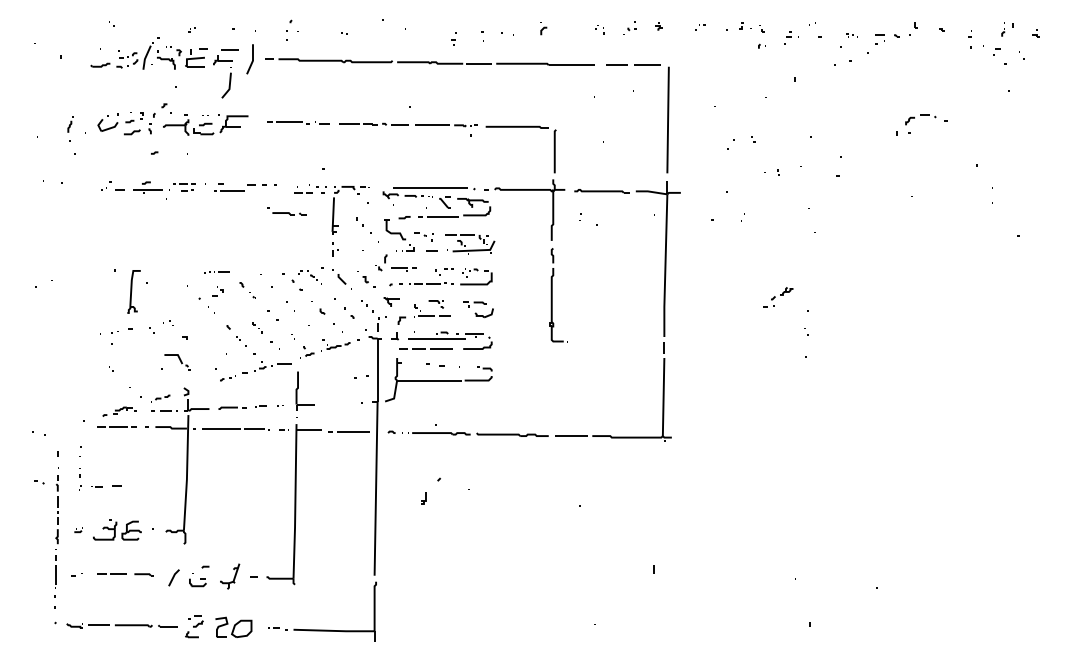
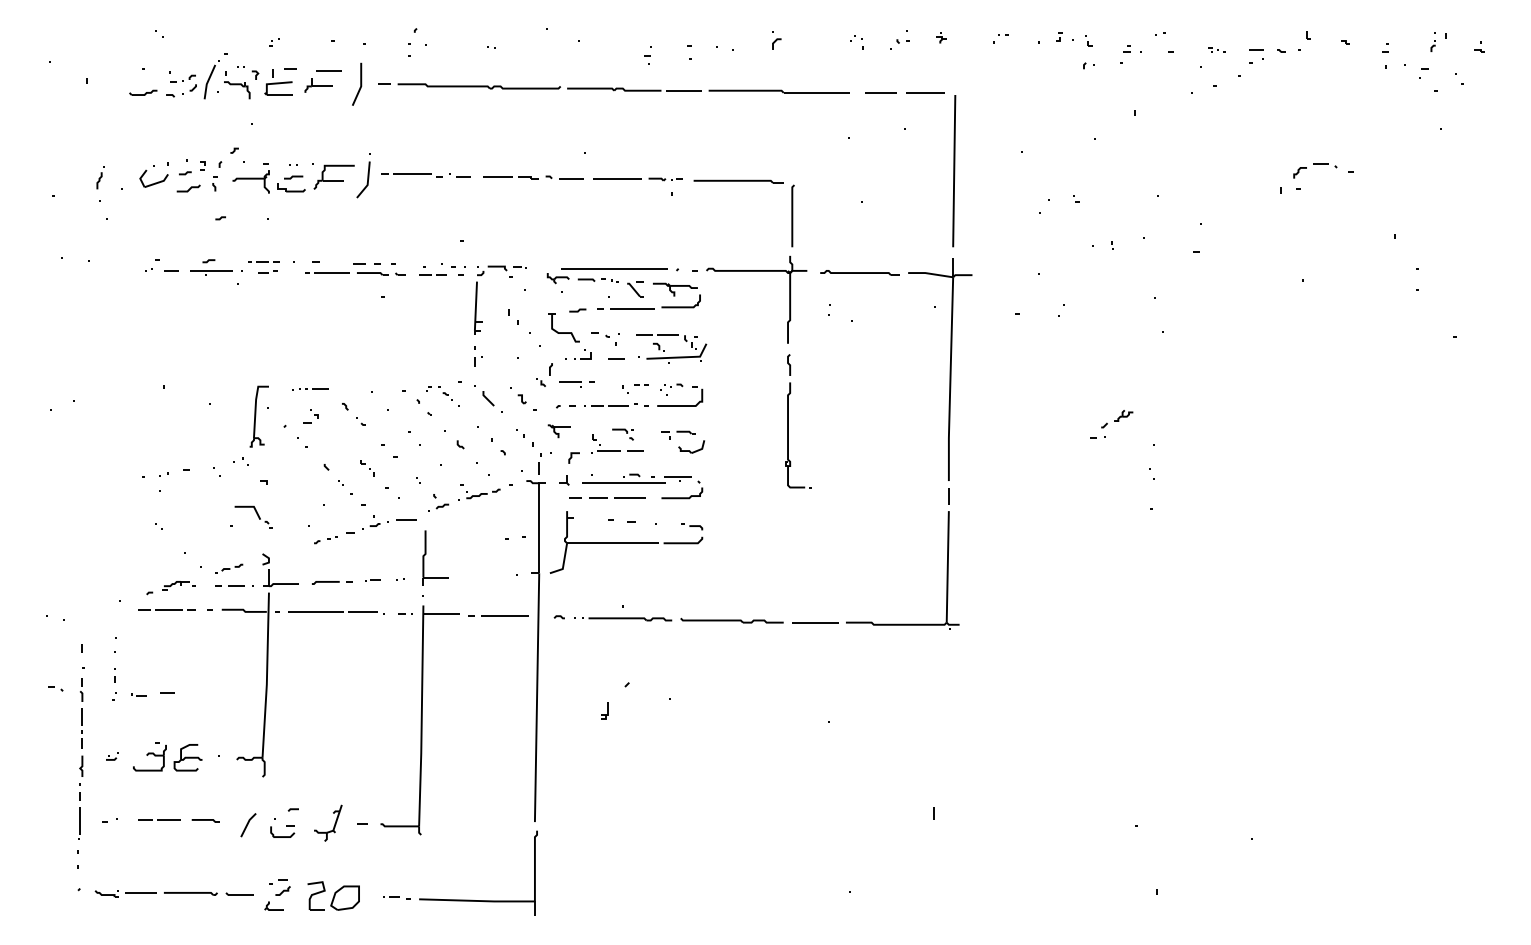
part: (226, 82) -> (363, 175), moved
part: (289, 213) -> (381, 273), moved
part: (133, 291) -> (258, 416), moved

